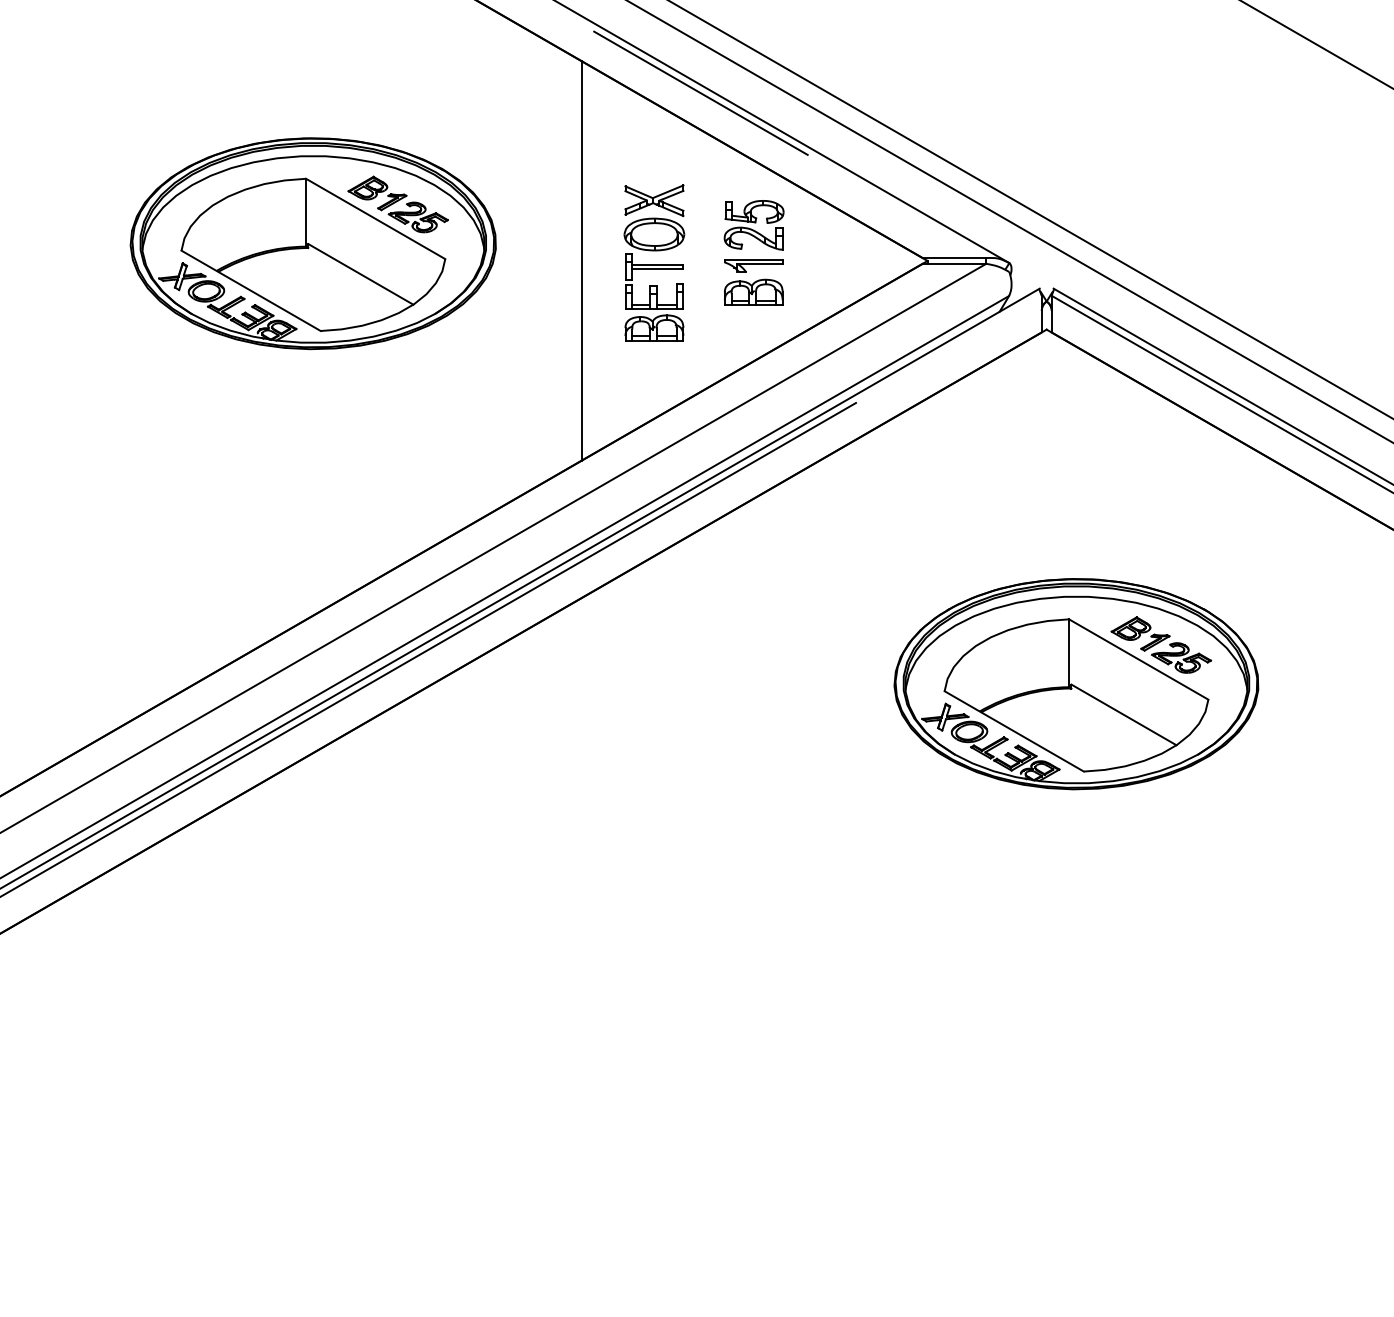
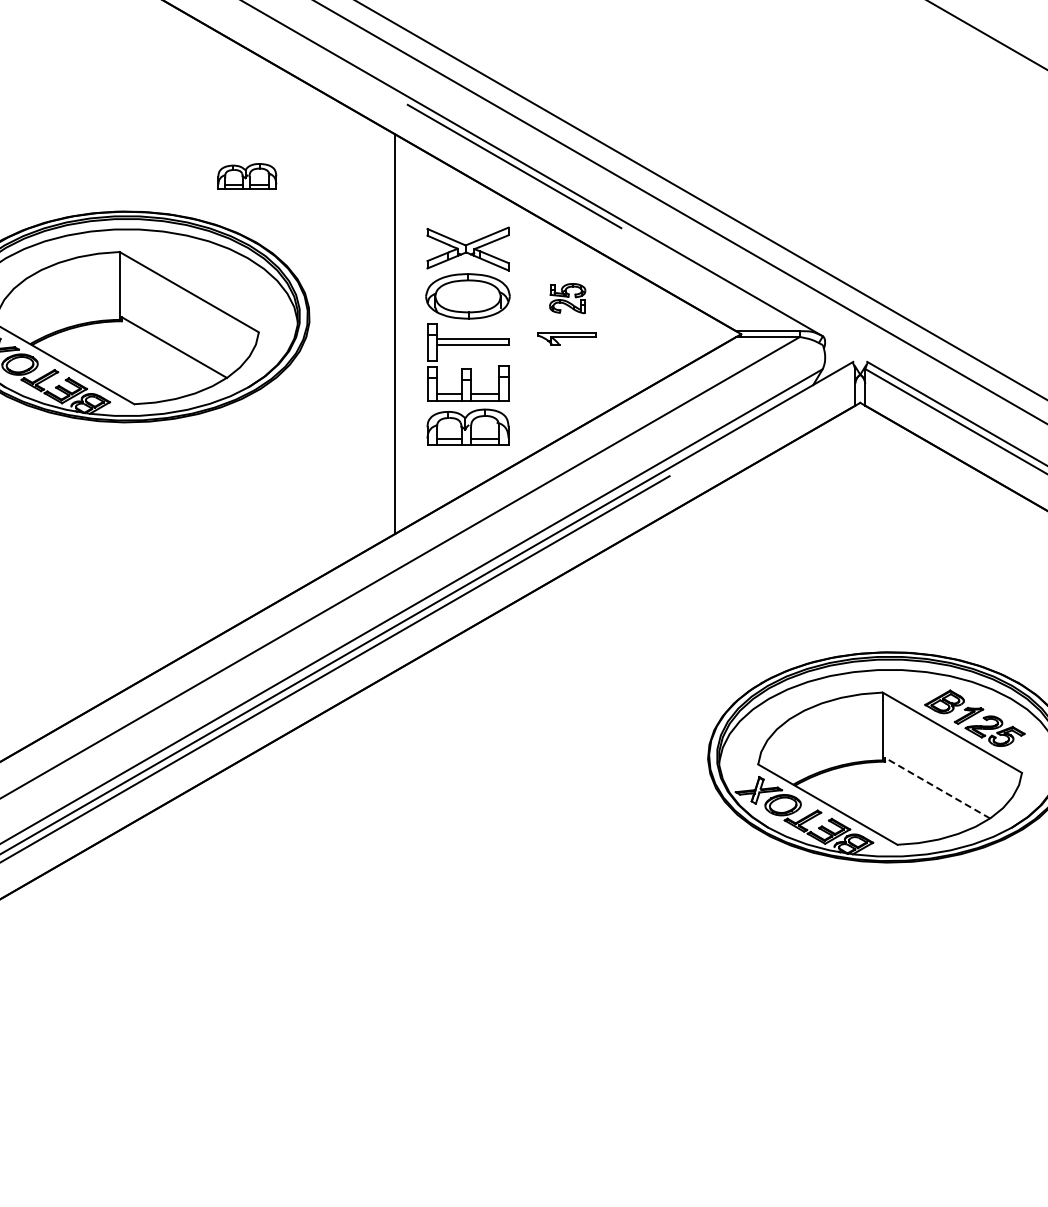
part: (397, 204) -> (211, 277), removed
part: (753, 225) -> (567, 298), size x0.6
part: (654, 262) -> (468, 335), size x1.4
part: (753, 291) -> (247, 175), moved
line: (1123, 714) -> (937, 787), solid -> dashed

